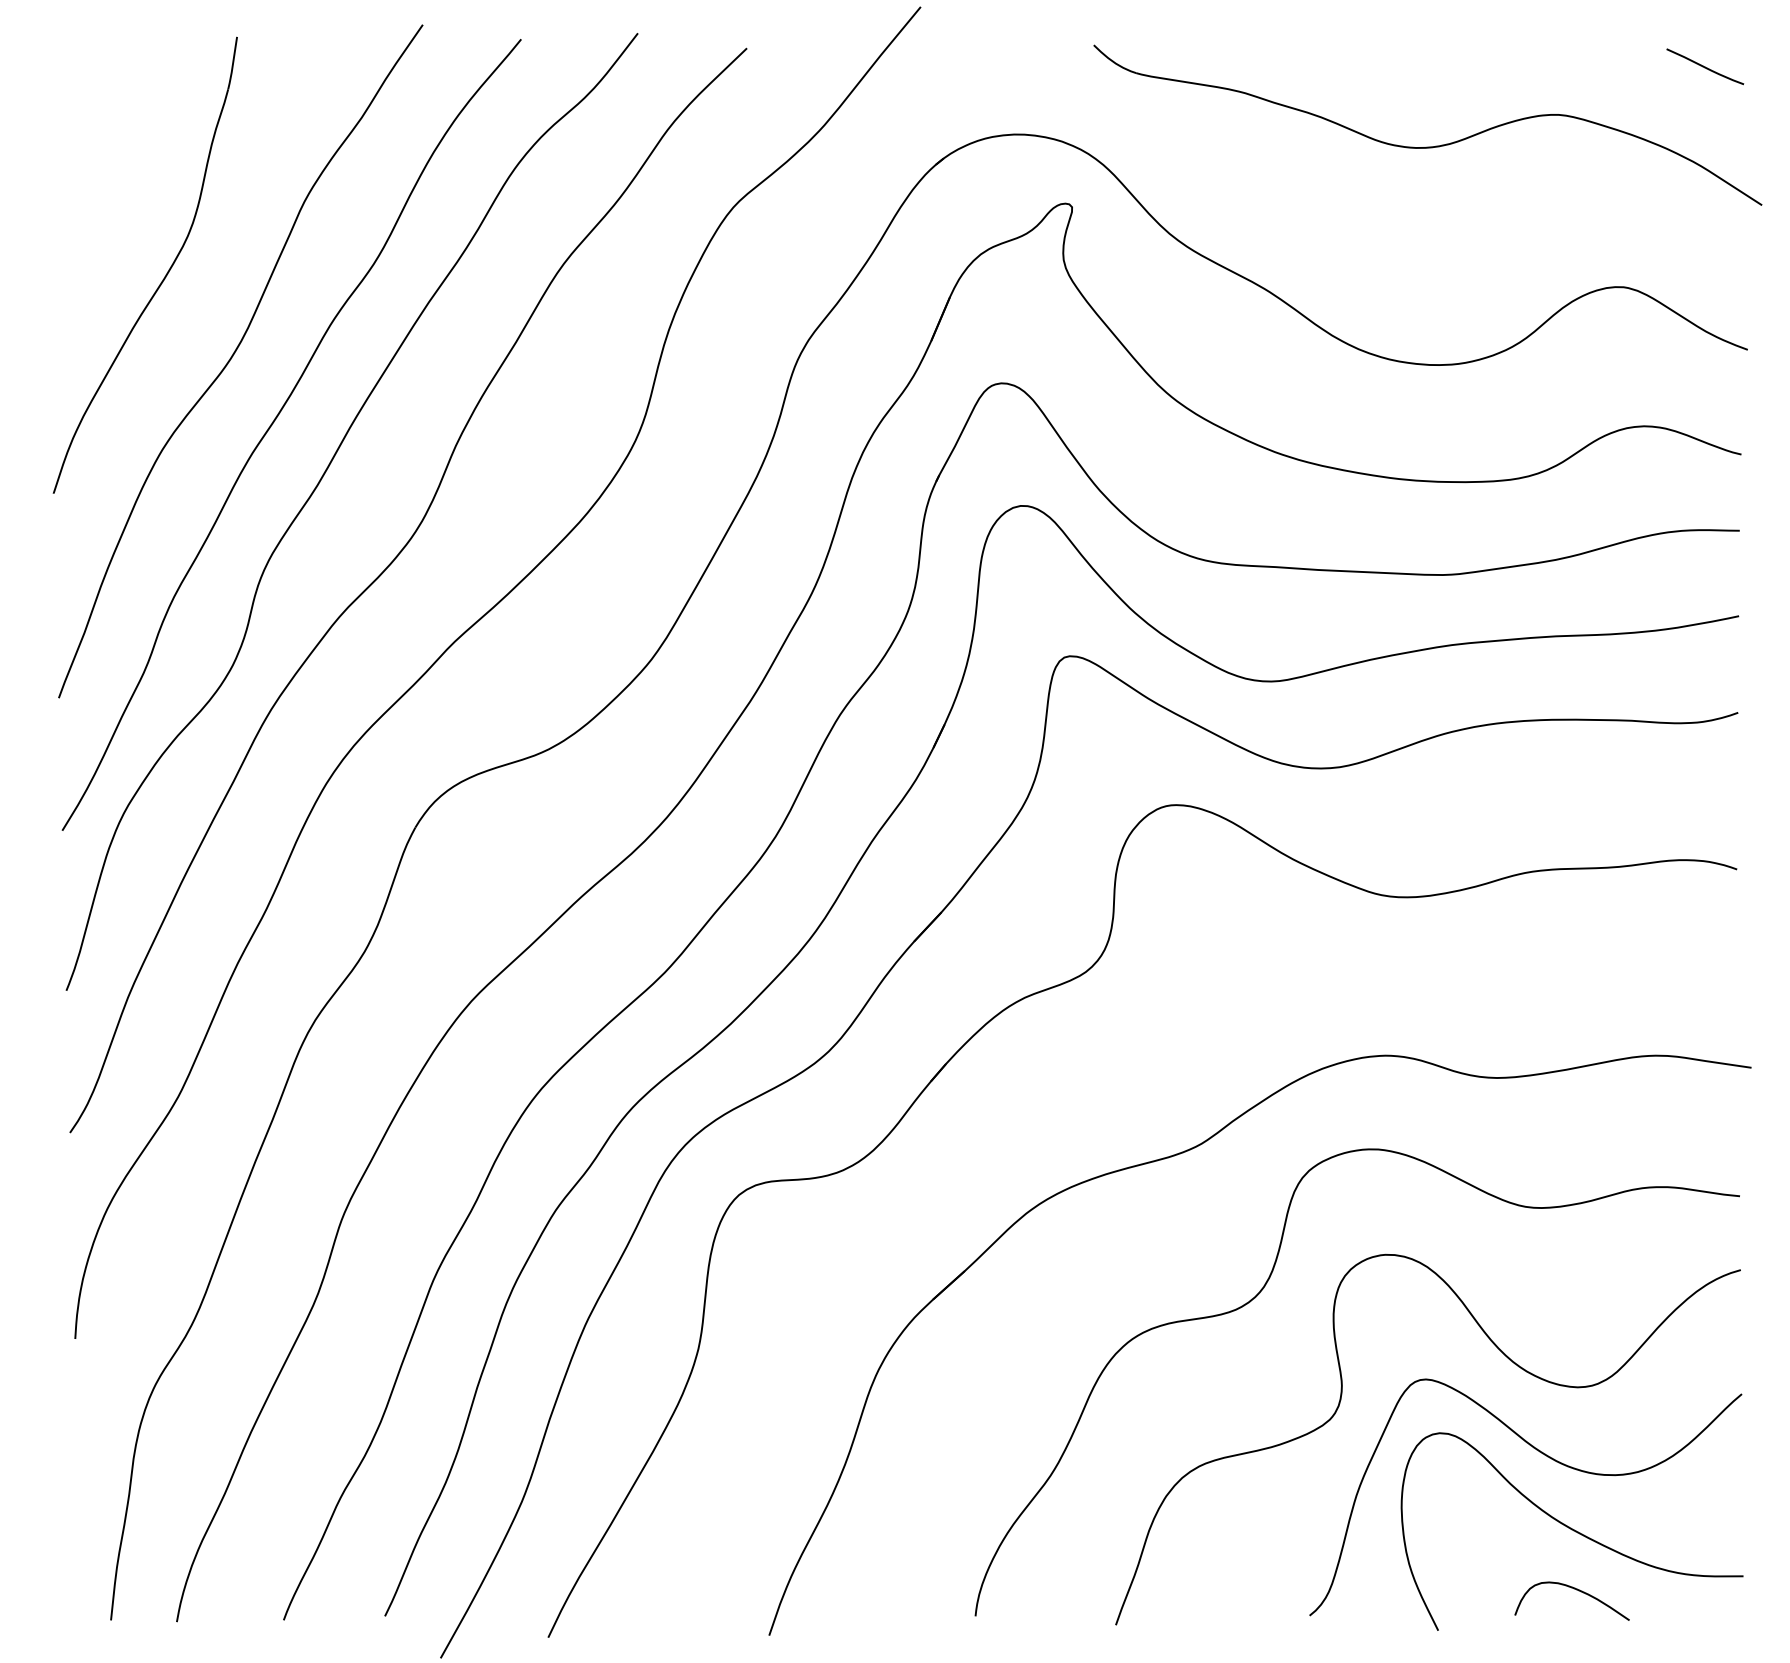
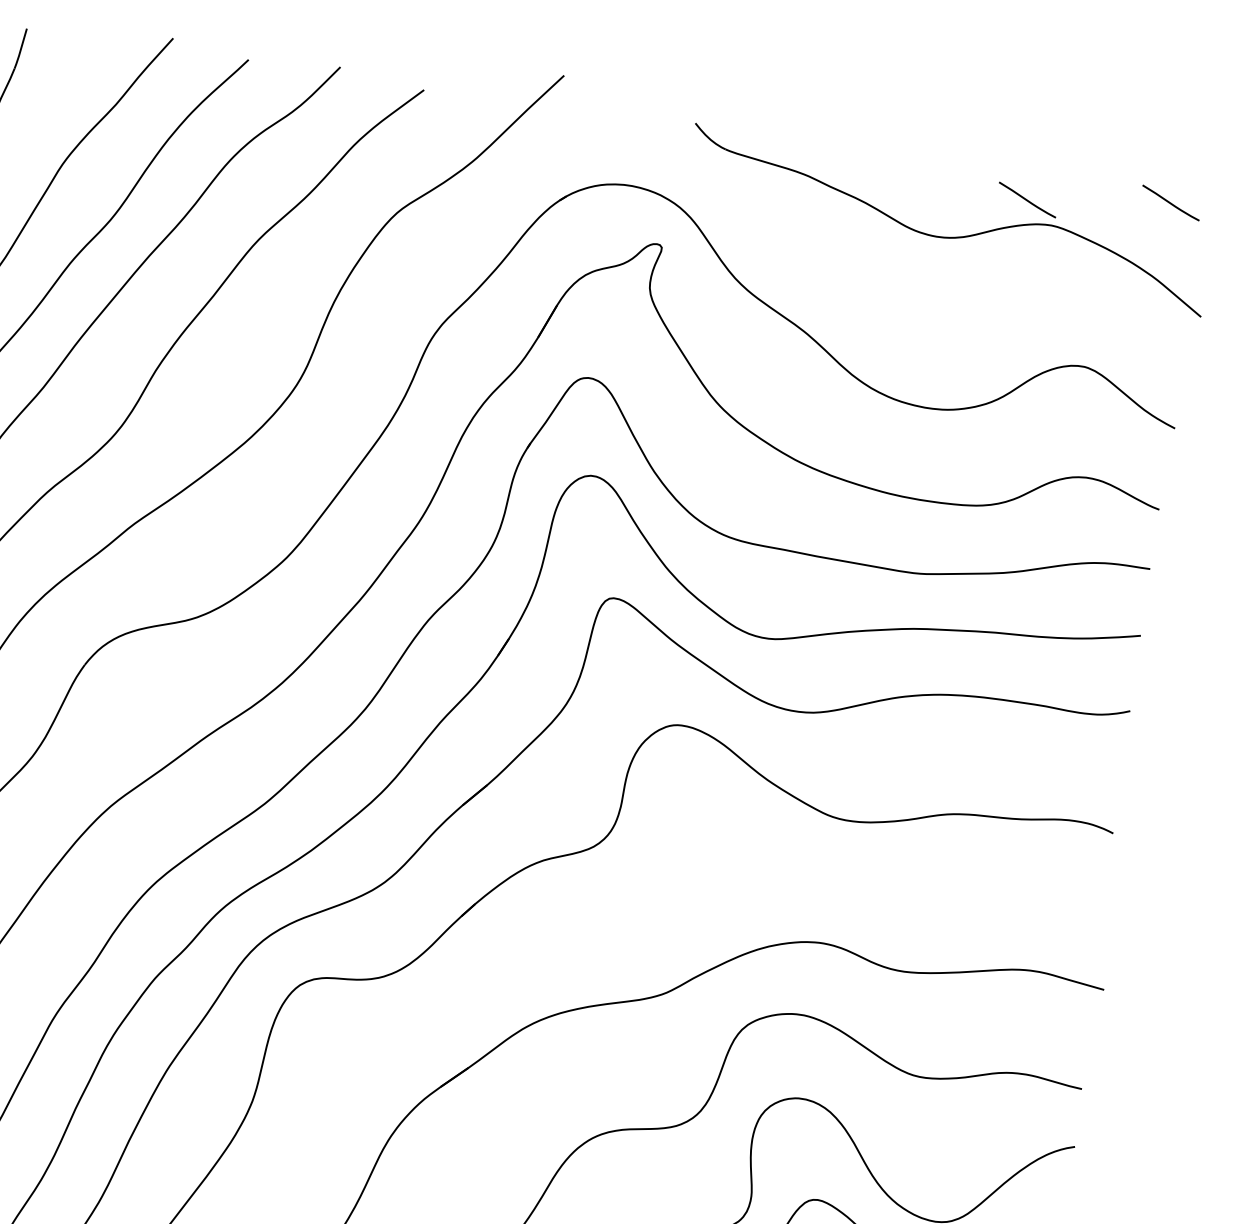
curve: (1524, 86) -> (1027, 199), added

